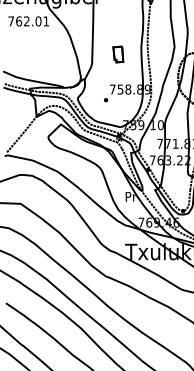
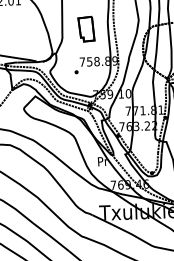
part: (118, 54) -> (86, 29), size x1.67

